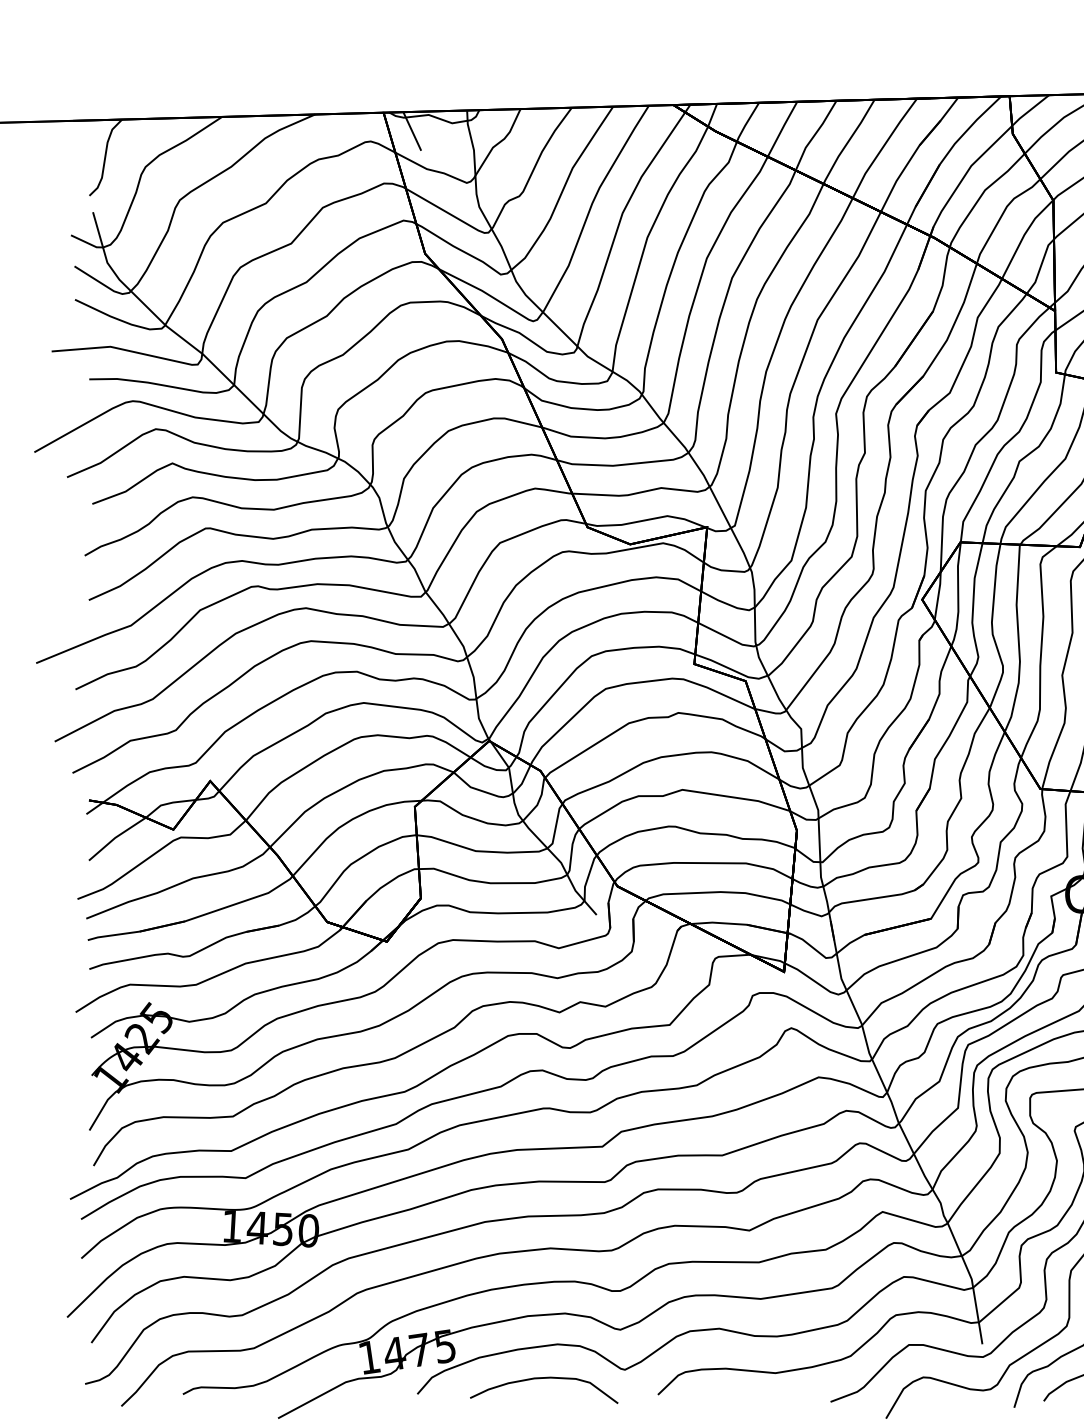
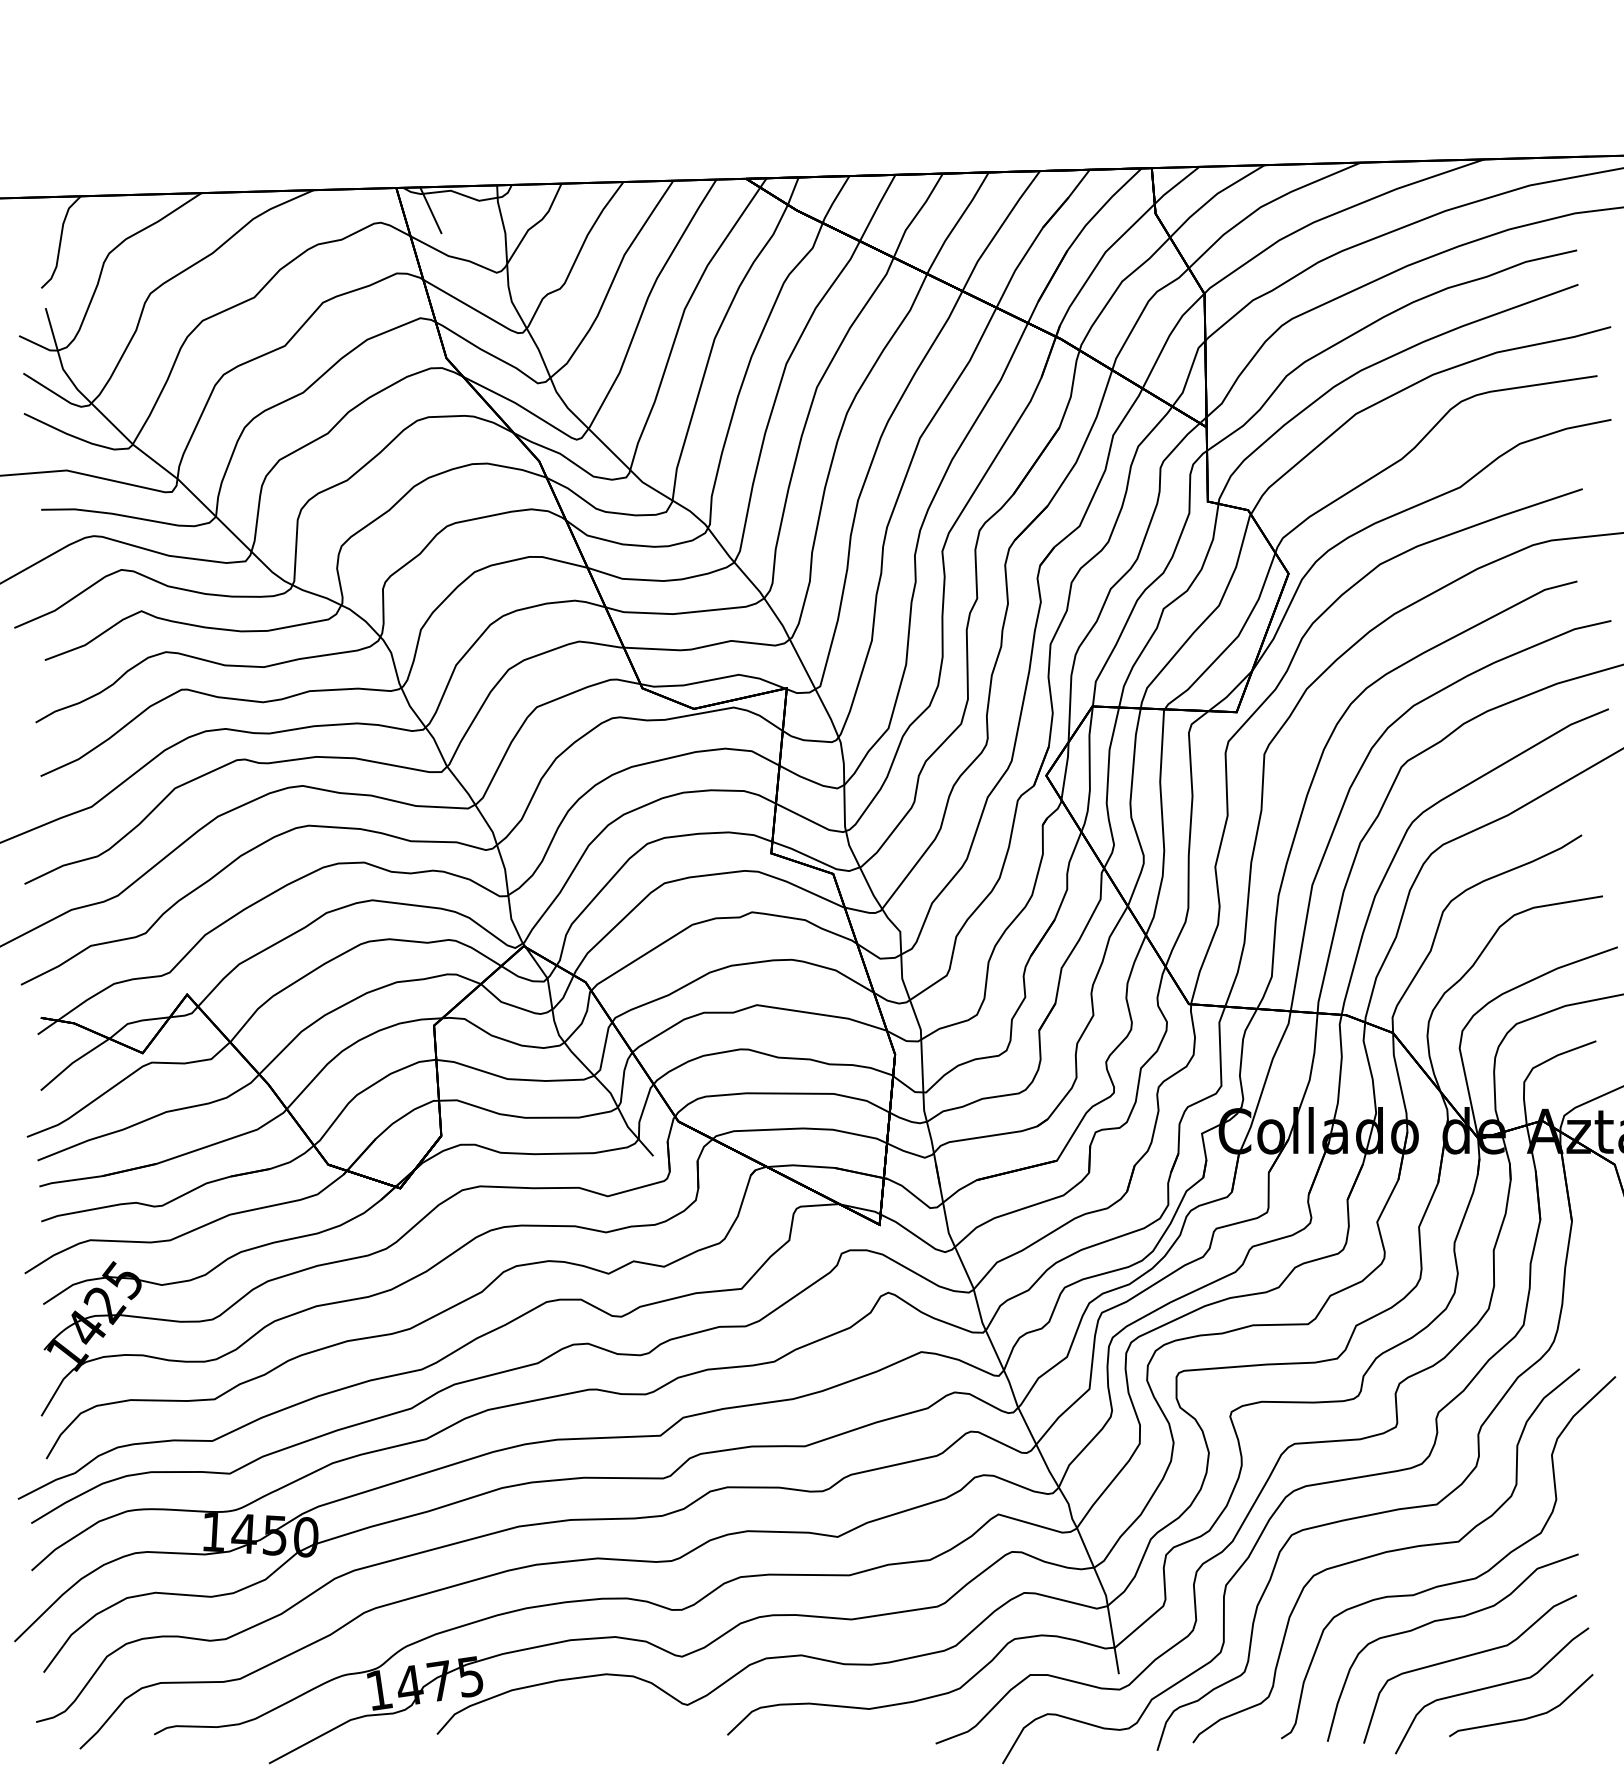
curve: (543, 1378) -> (589, 1715), removed

